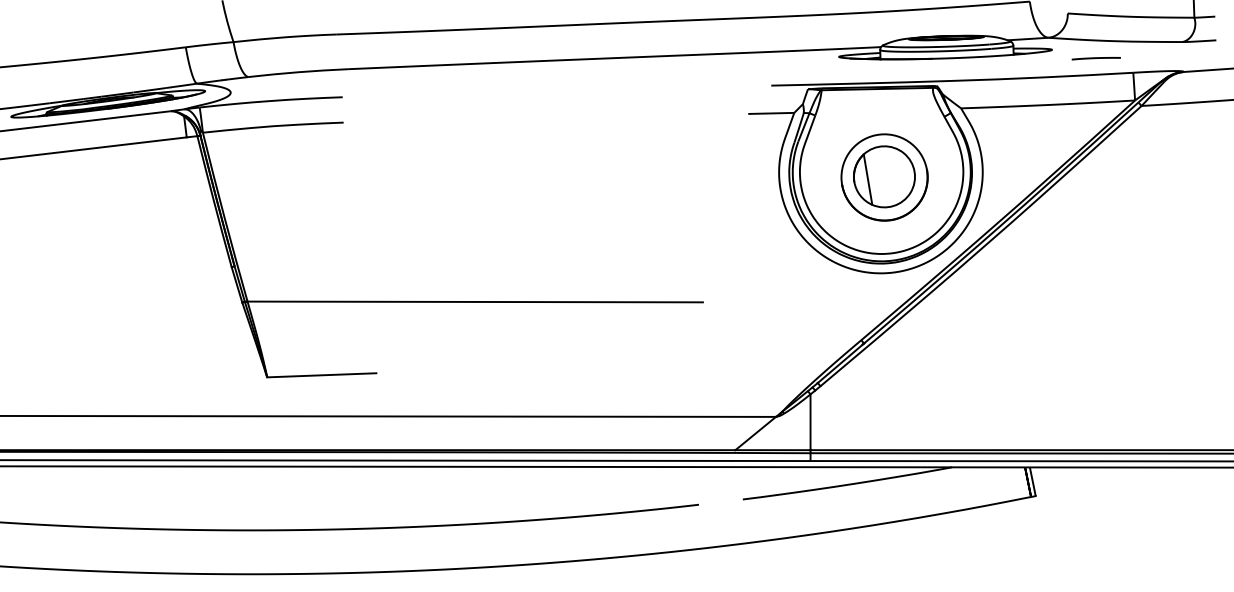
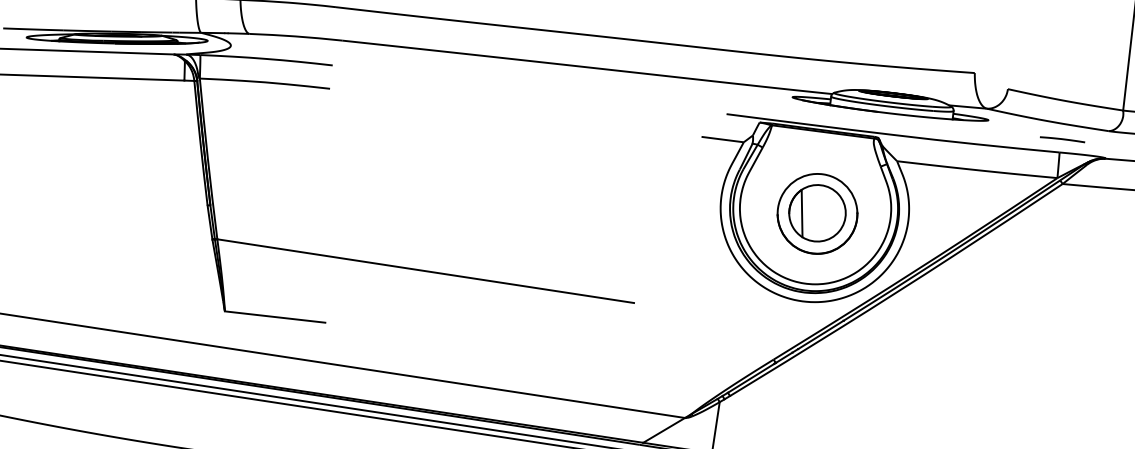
line: (1095, 58) -> (1061, 139), moved

